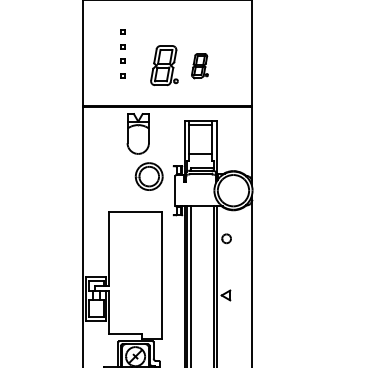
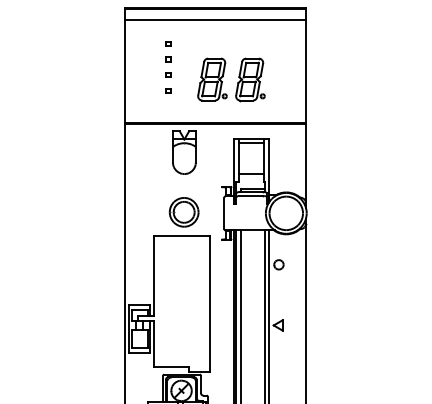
line: (167, 9) -> (215, 19), added
part: (200, 65) -> (250, 79), size x1.67
part: (148, 176) -> (183, 212), moved

